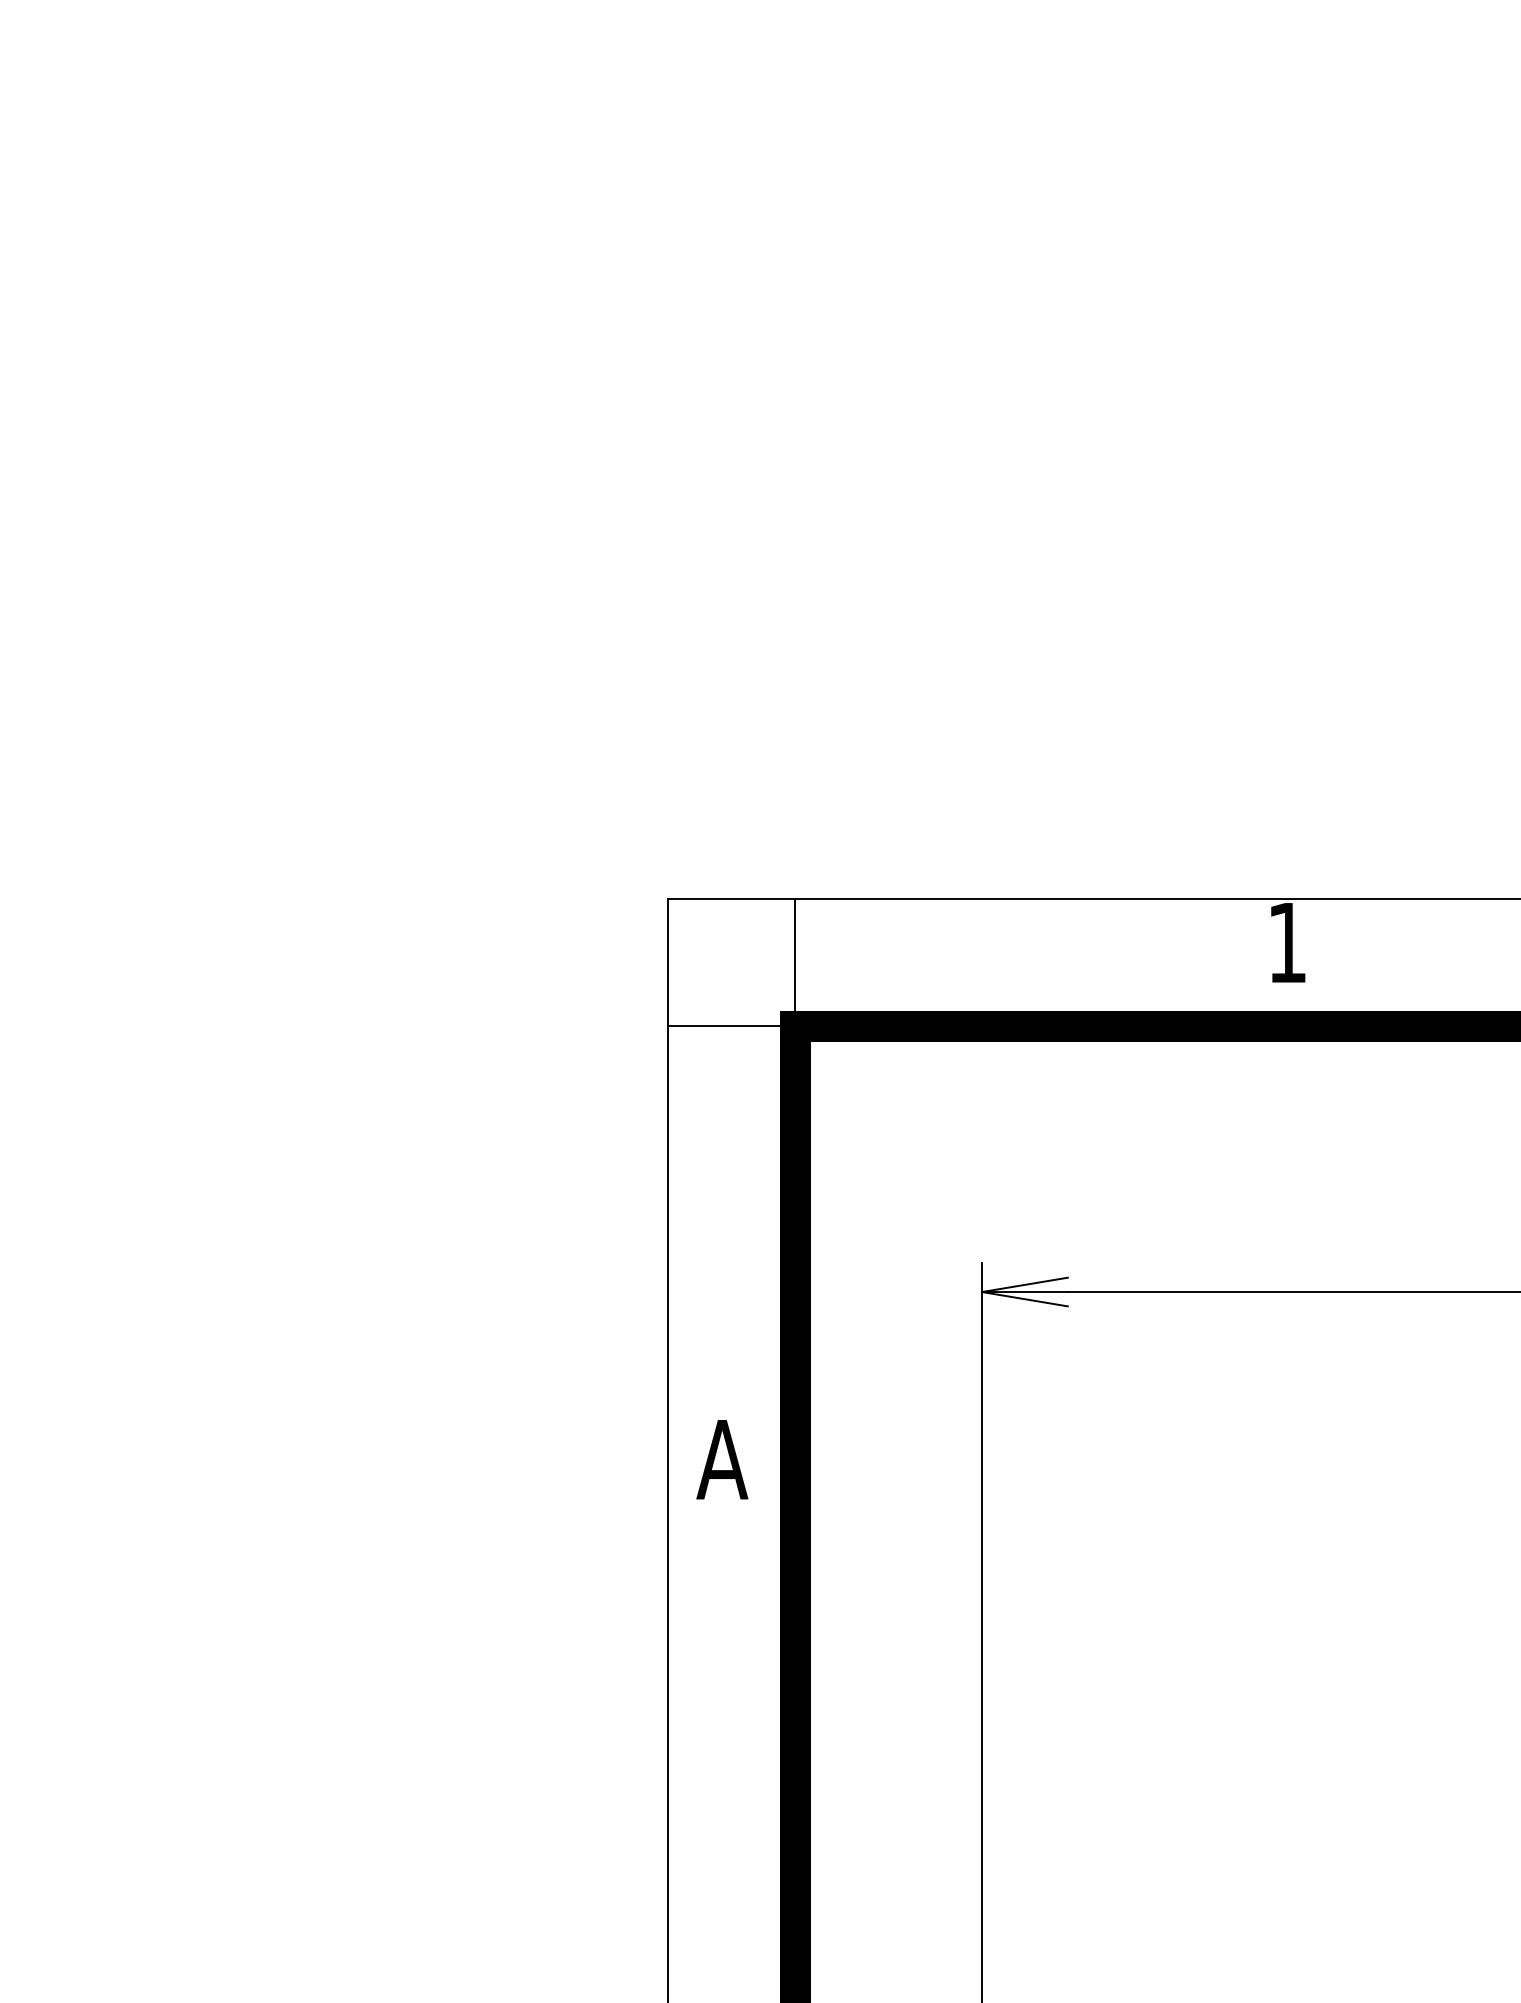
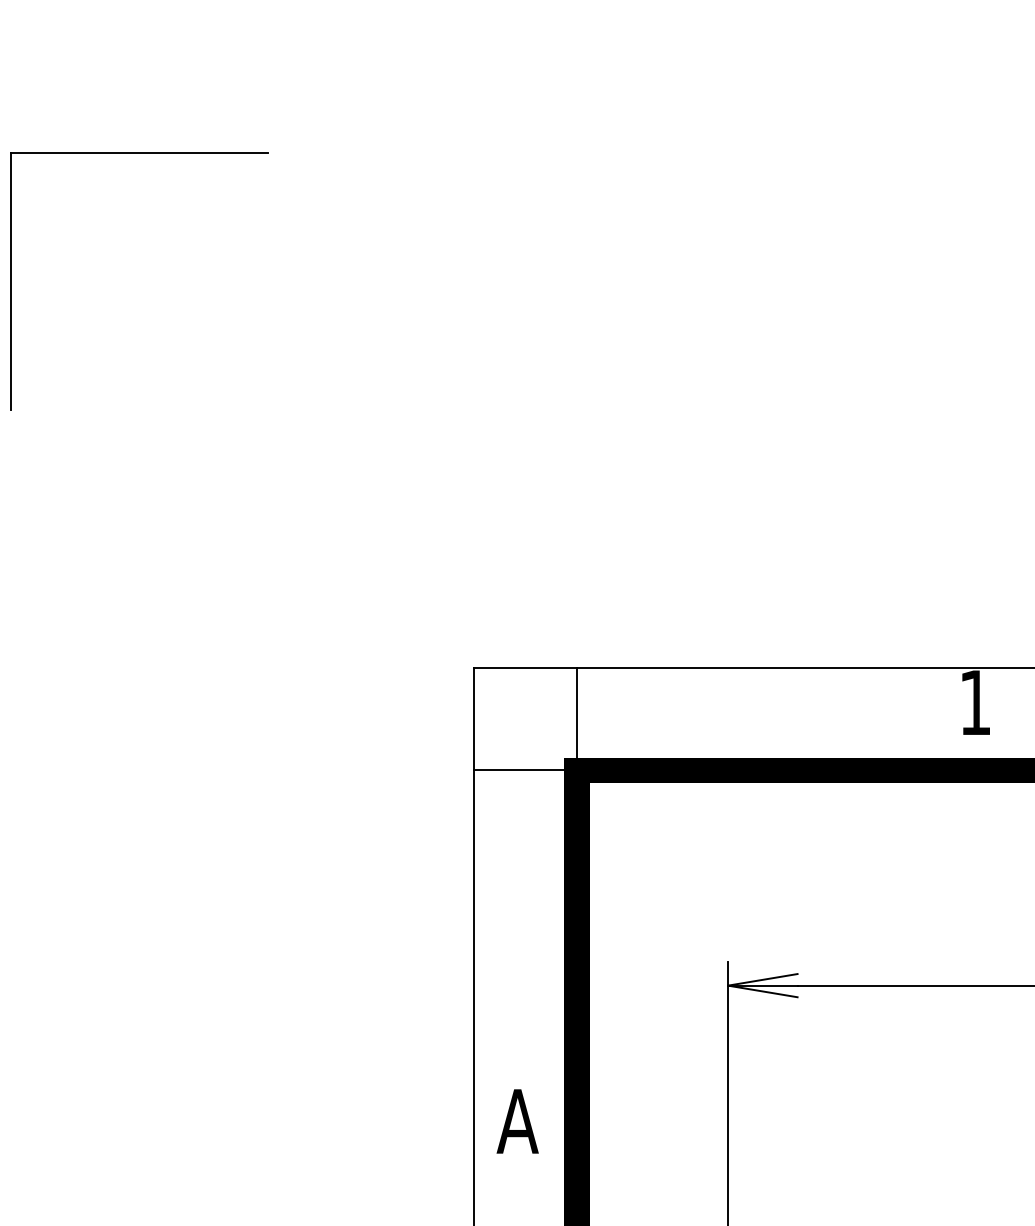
part: (254, 264) -> (138, 153), added

